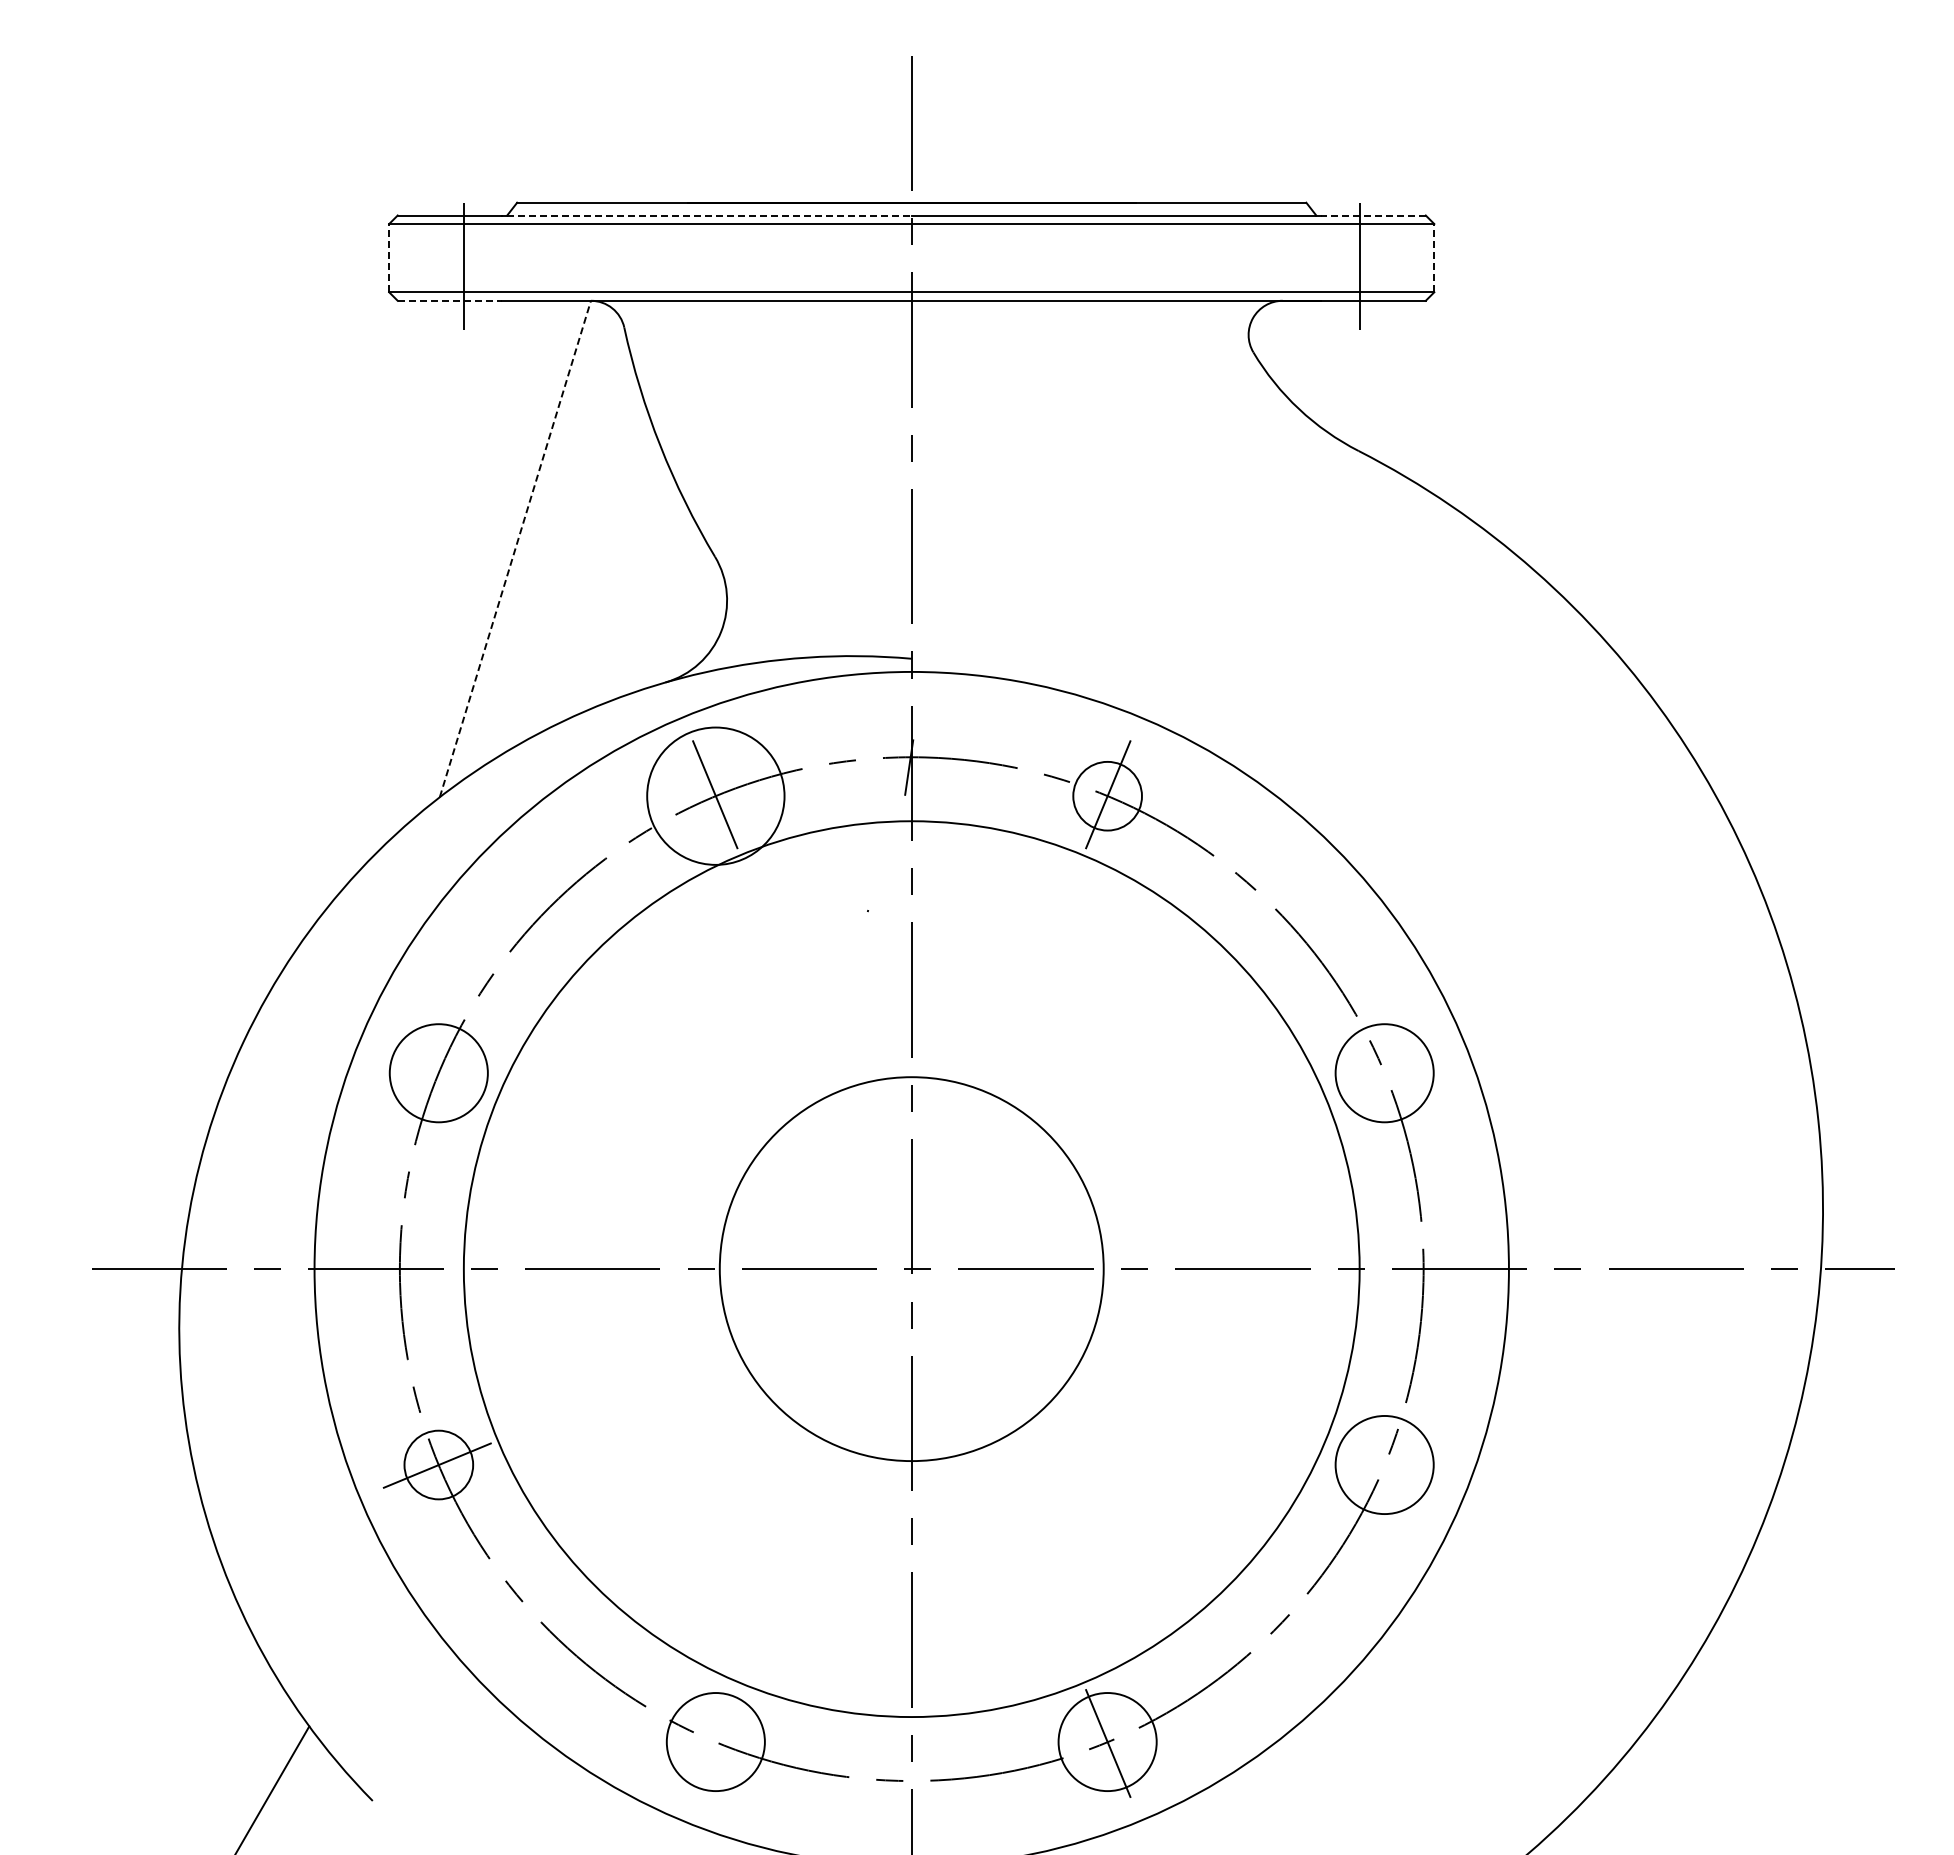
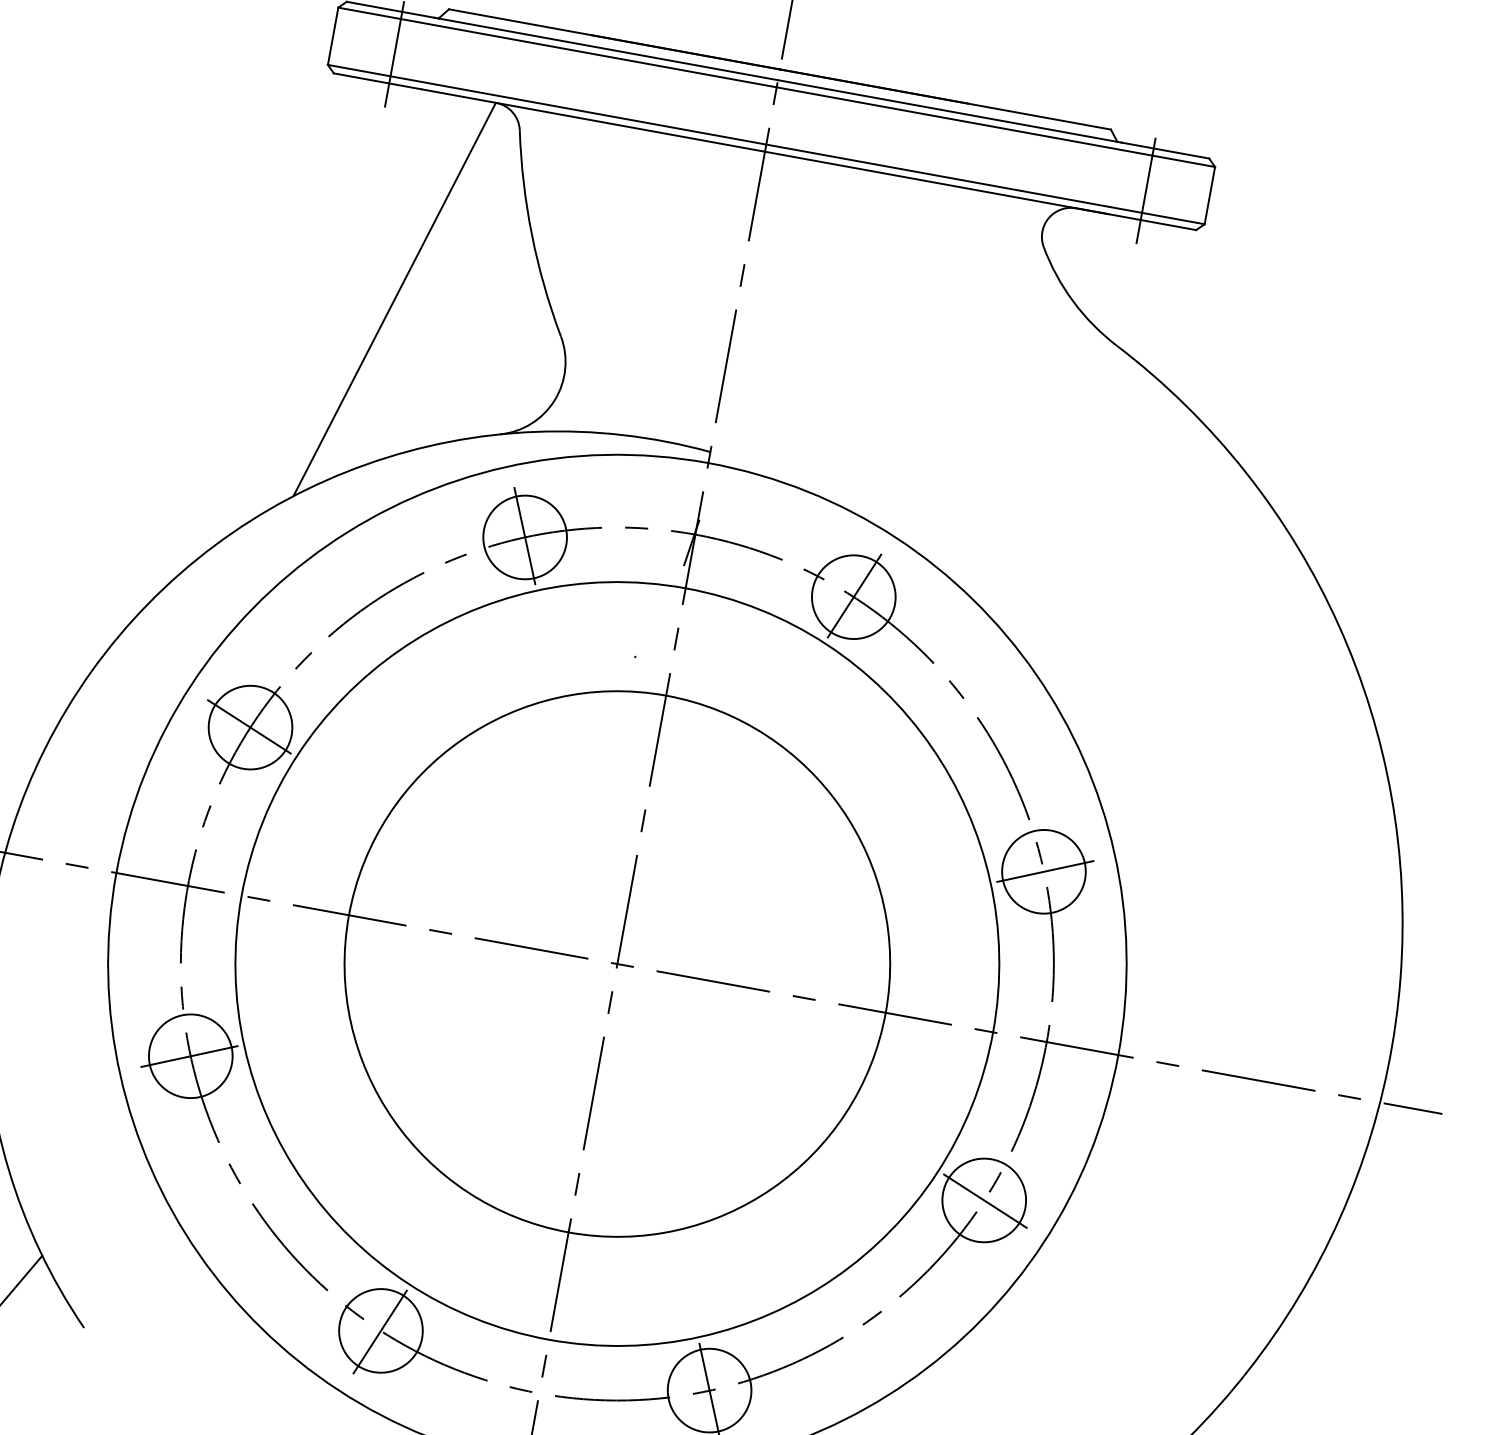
line: (709, 215) -> (608, 49), dashed -> solid
line: (1373, 215) -> (1165, 150), dashed -> solid
line: (389, 257) -> (333, 35), dashed -> solid
line: (1434, 257) -> (1210, 195), dashed -> solid
line: (450, 300) -> (378, 81), dashed -> solid
line: (515, 548) -> (394, 299), dashed -> solid
circle: (715, 796) -> (524, 537), size x0.71
circle: (1107, 796) -> (853, 597), size x1.43
line: (437, 1072) -> (249, 726), added
line: (1385, 1072) -> (1044, 871), added
circle: (911, 1269) -> (617, 964), size x1.67
circle: (438, 1464) -> (190, 1055), size x1.43
line: (1385, 1465) -> (984, 1200), added
line: (714, 1743) -> (379, 1331), added

